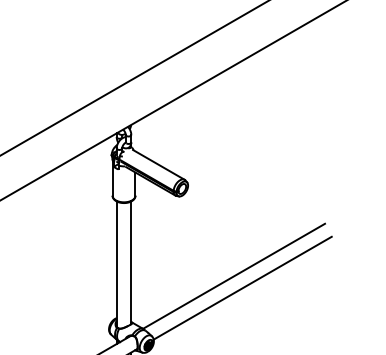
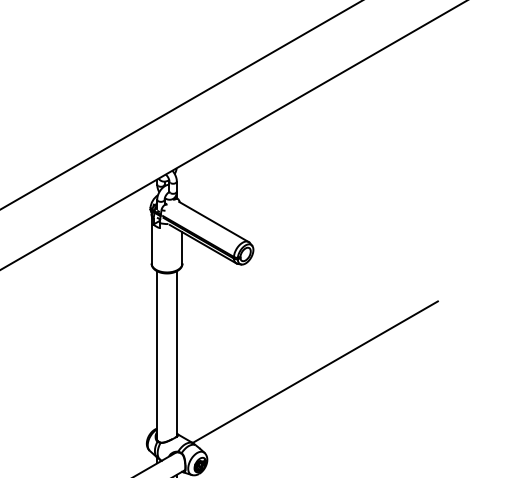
line: (242, 287) -> (326, 387), removed

